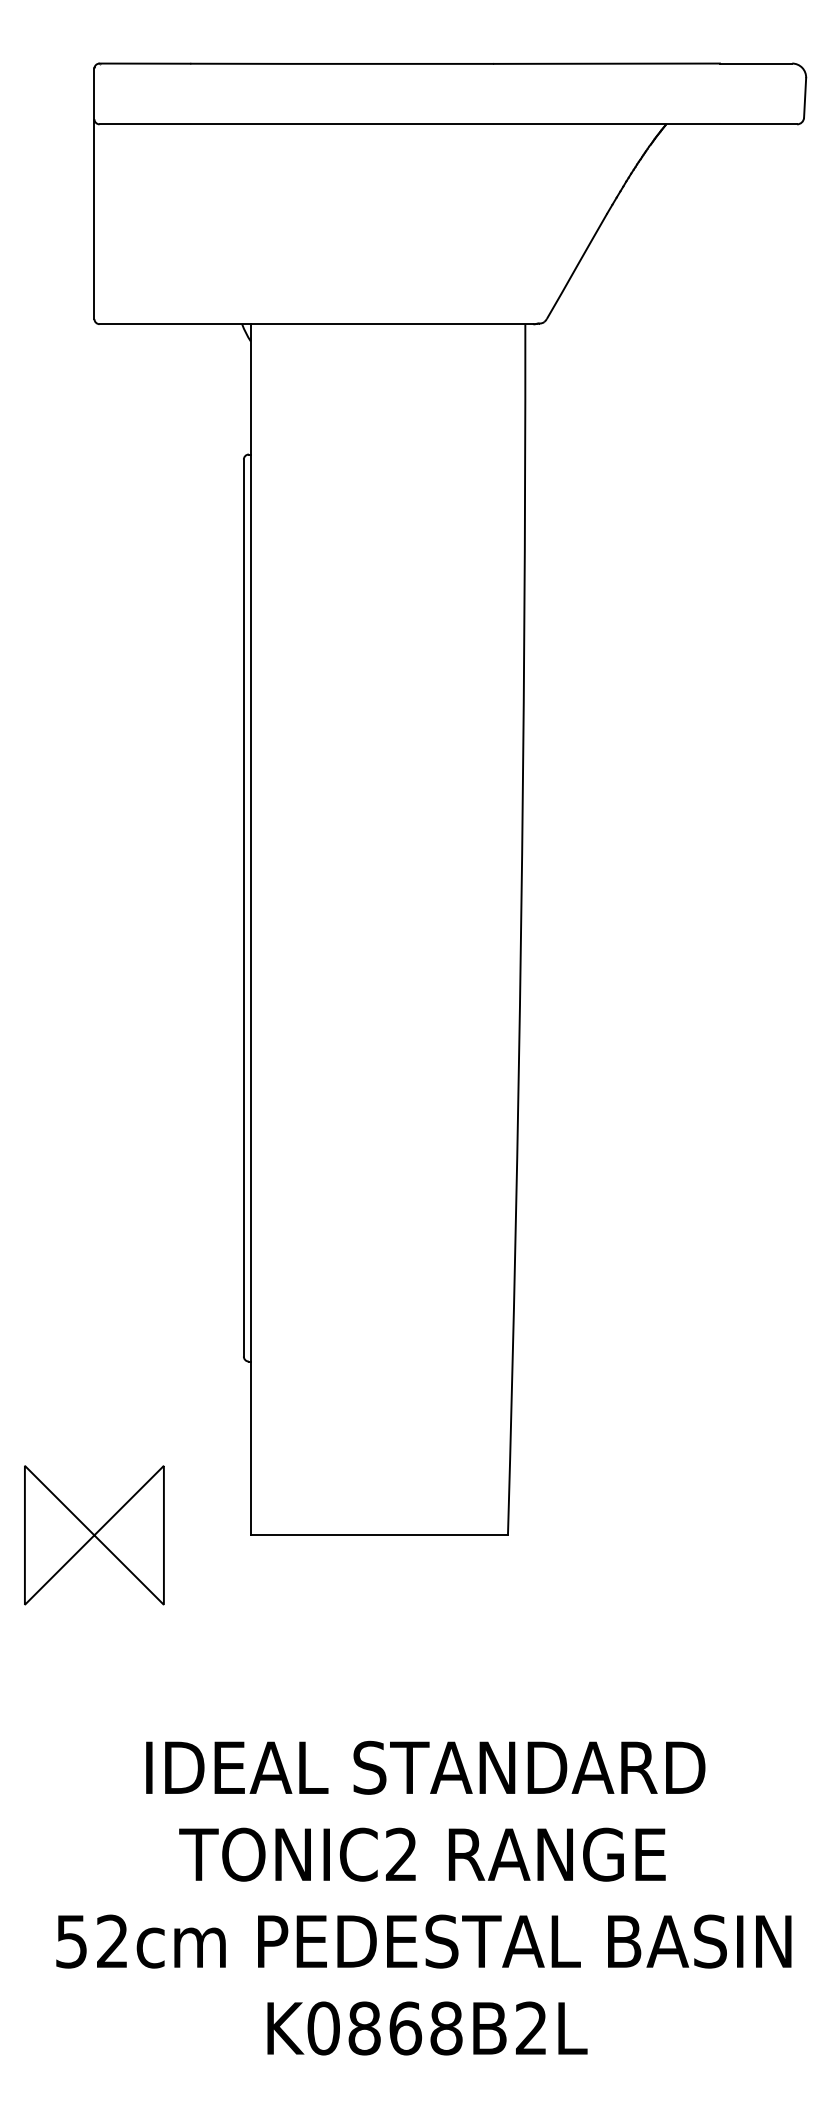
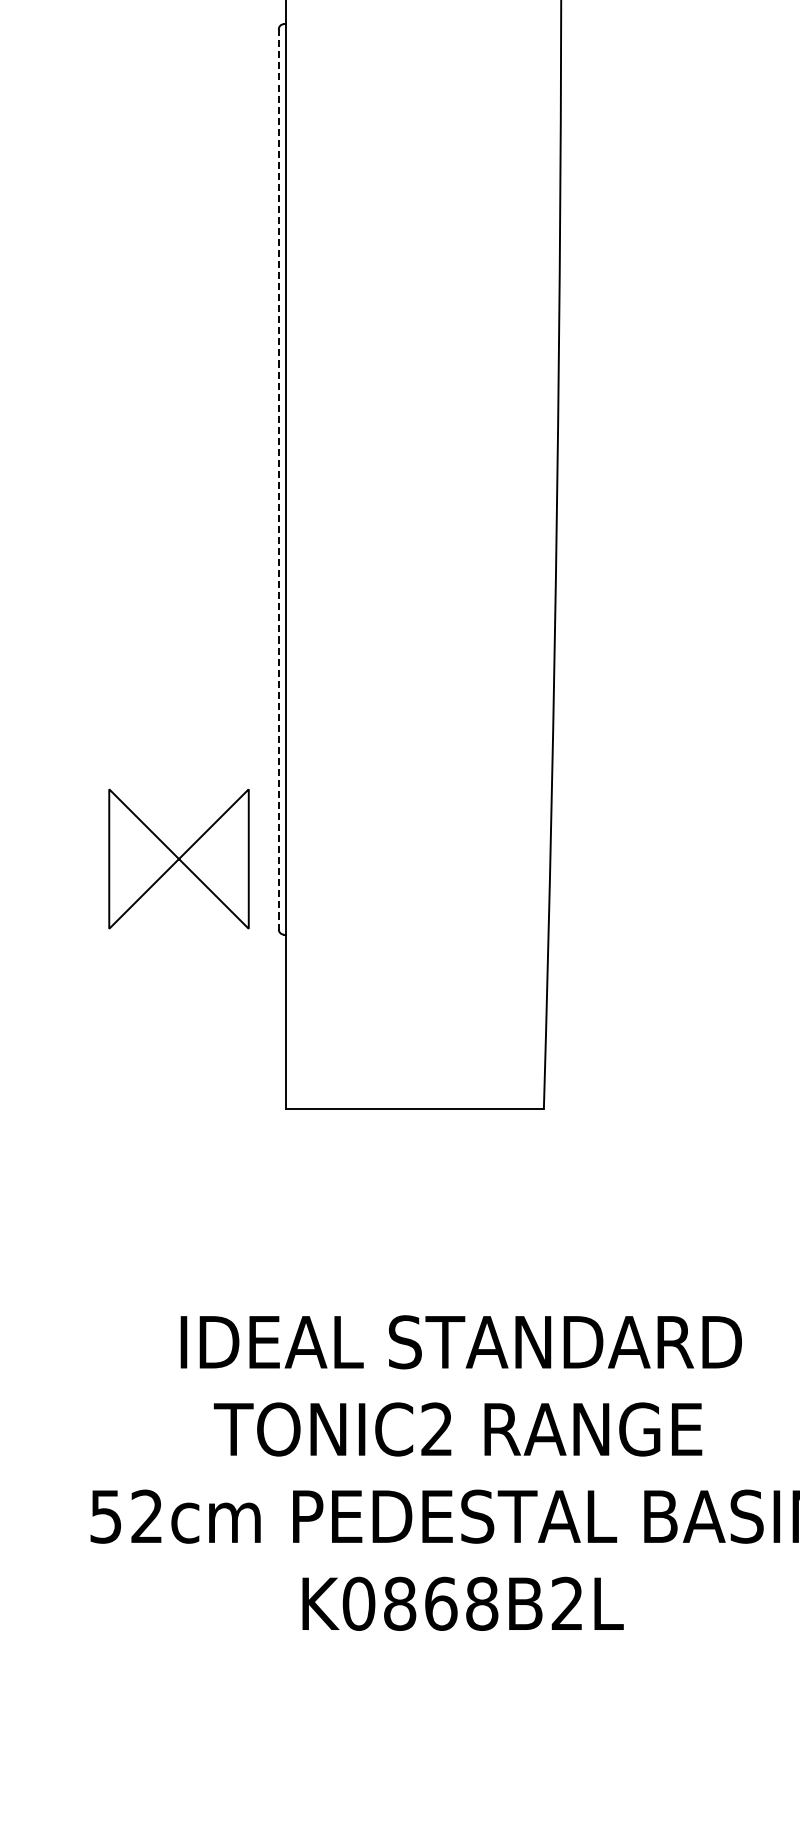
line: (243, 908) -> (278, 479), solid -> dashed
part: (94, 1535) -> (179, 859), moved

